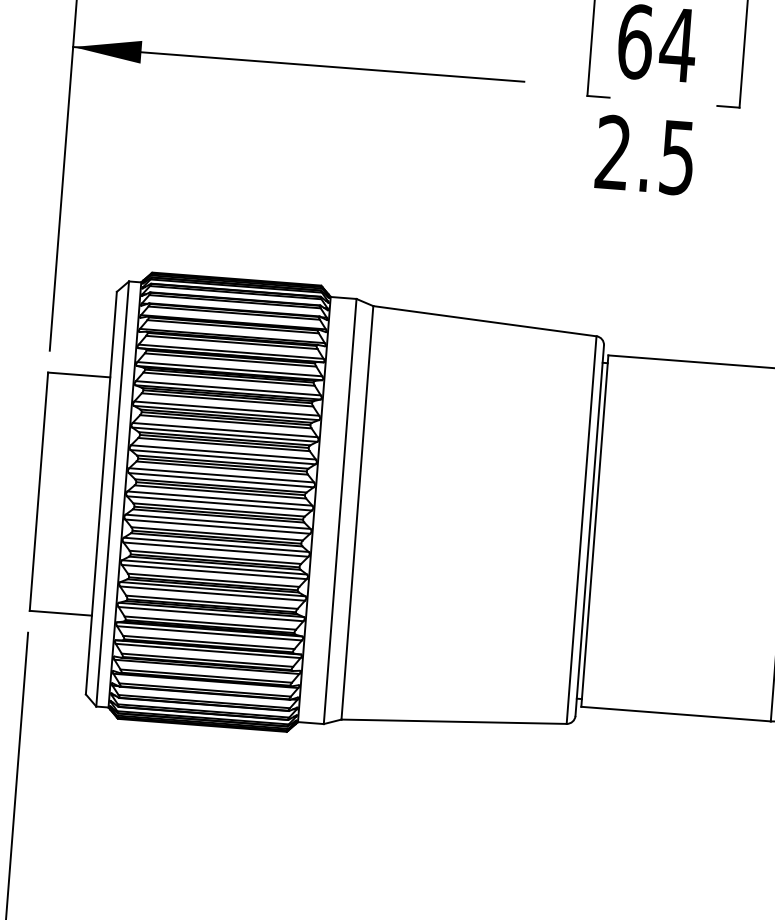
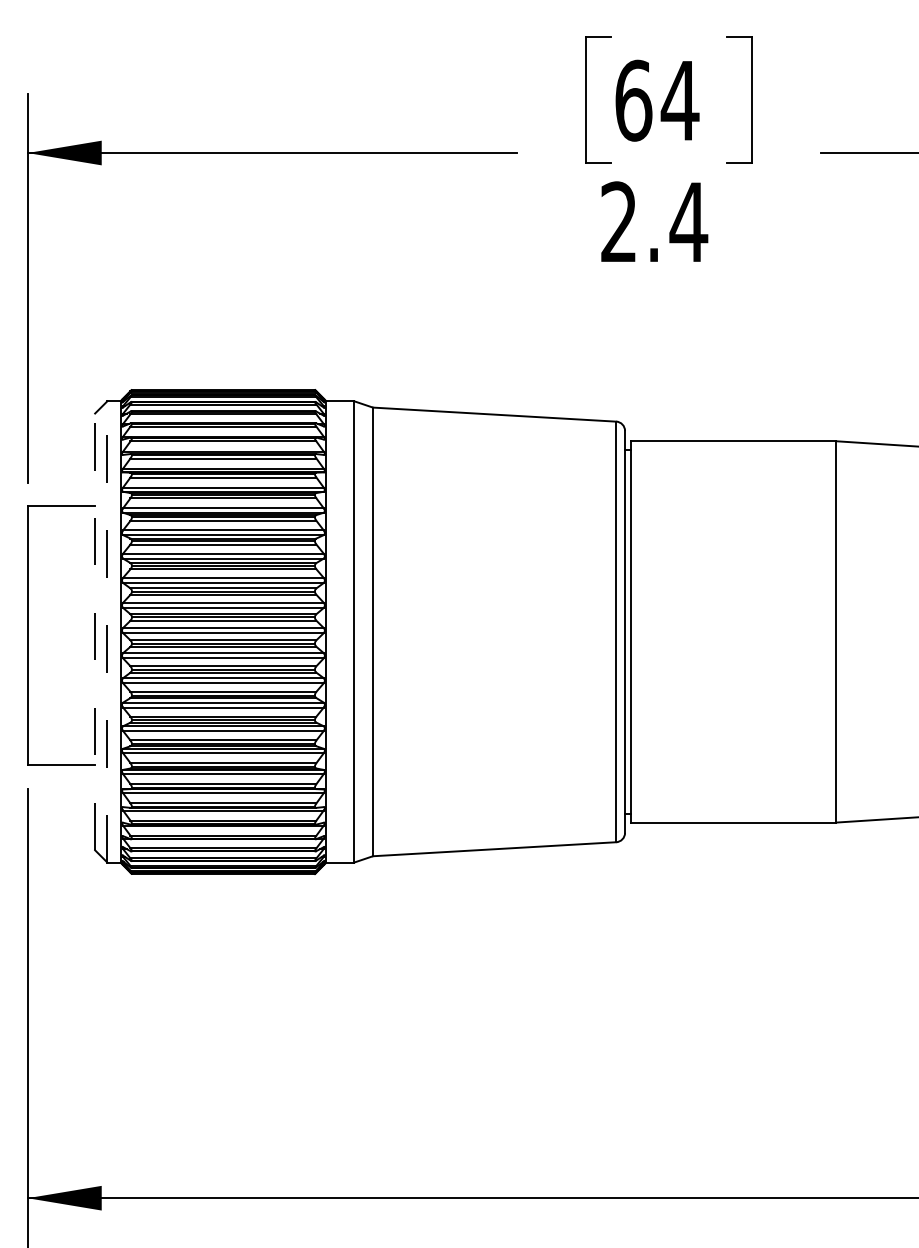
text: (677, 157) -> (688, 222), 2.5 -> 2.4
line: (101, 492) -> (95, 631), solid -> dashed
line: (112, 493) -> (107, 631), solid -> dashed

